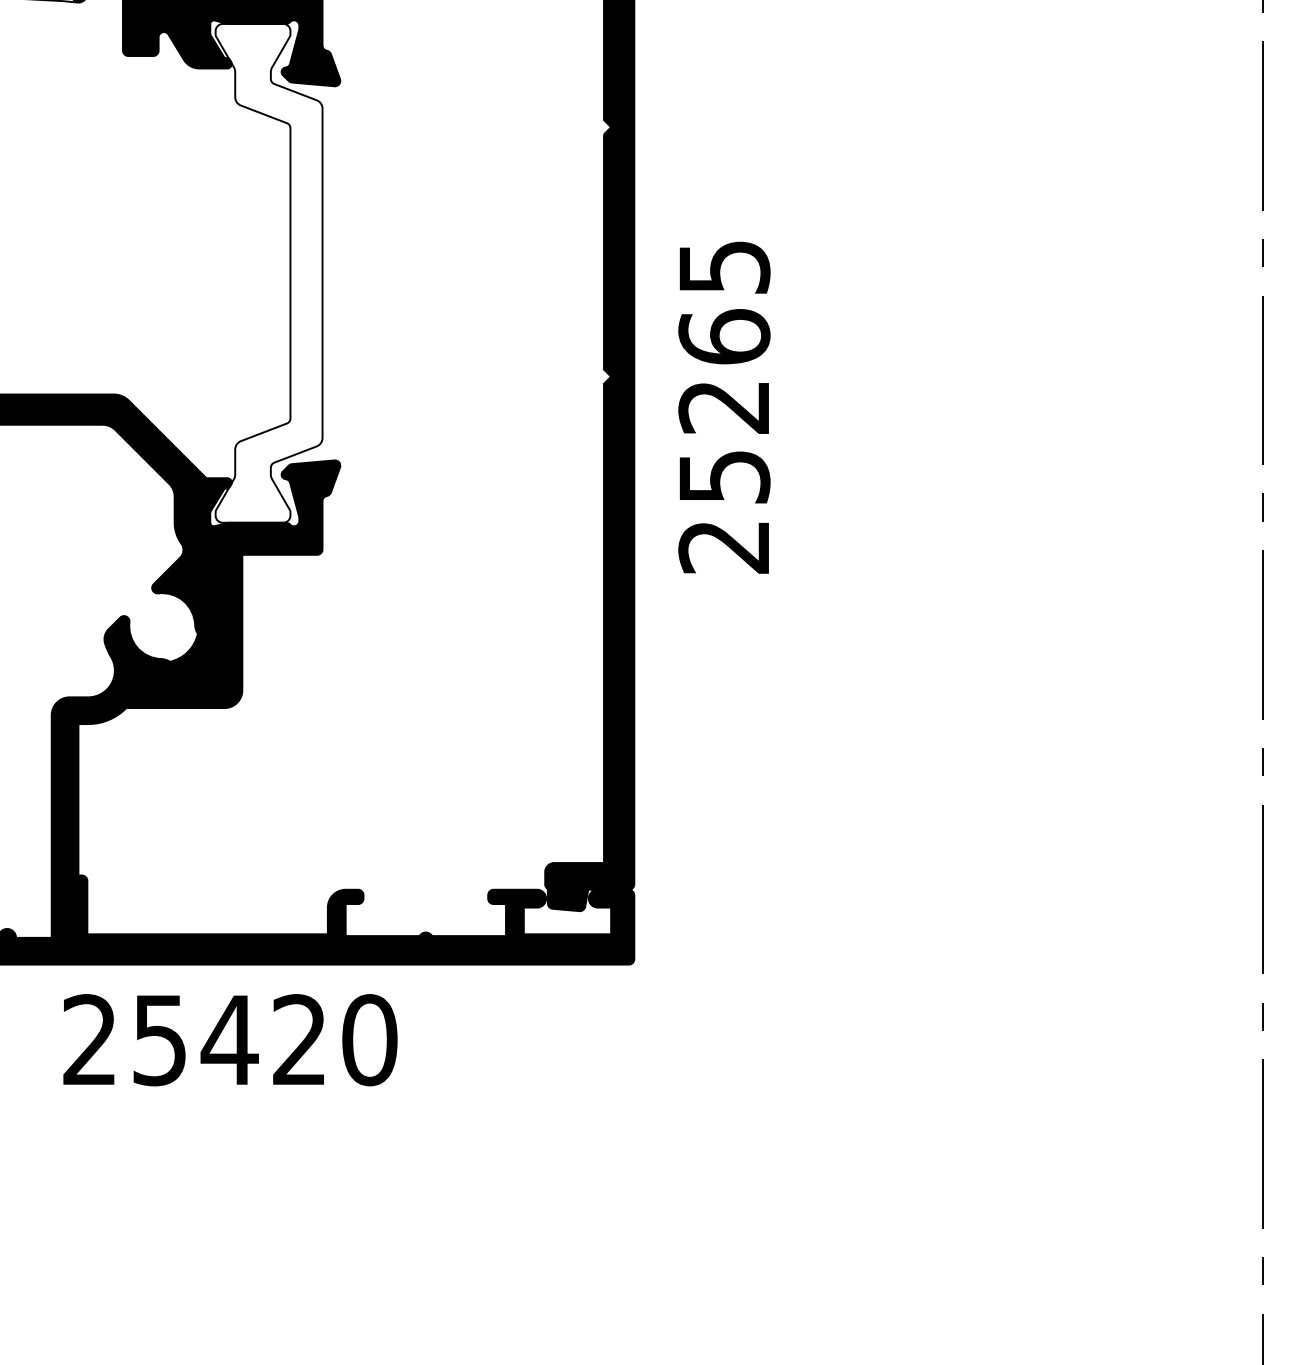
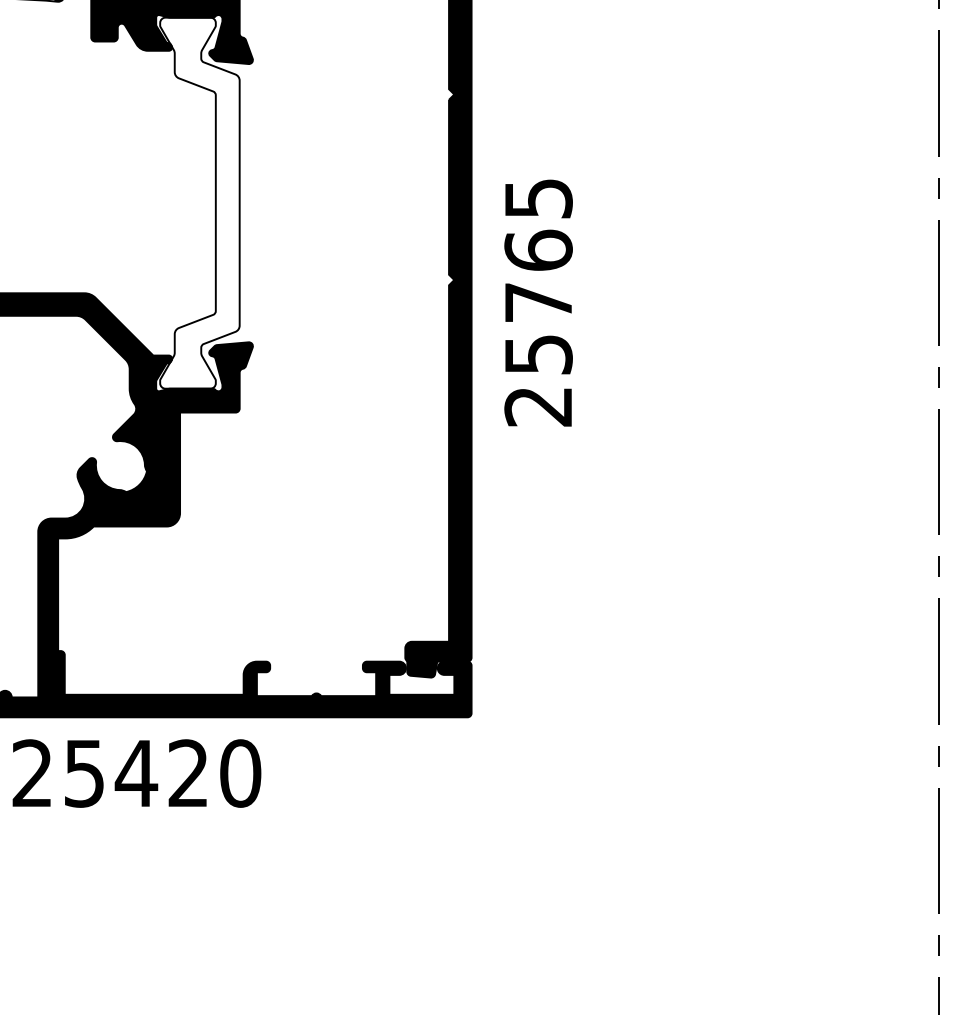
text: (723, 407) -> (537, 302), 25265 -> 25765
text: (230, 1040) -> (137, 773), moved

